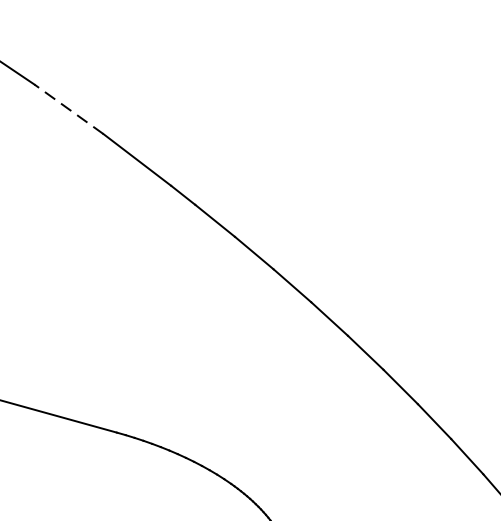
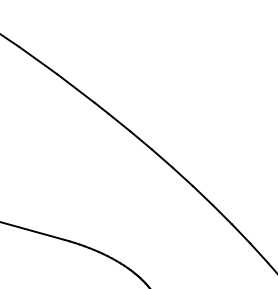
line: (69, 109) -> (38, 60), dashed -> solid

